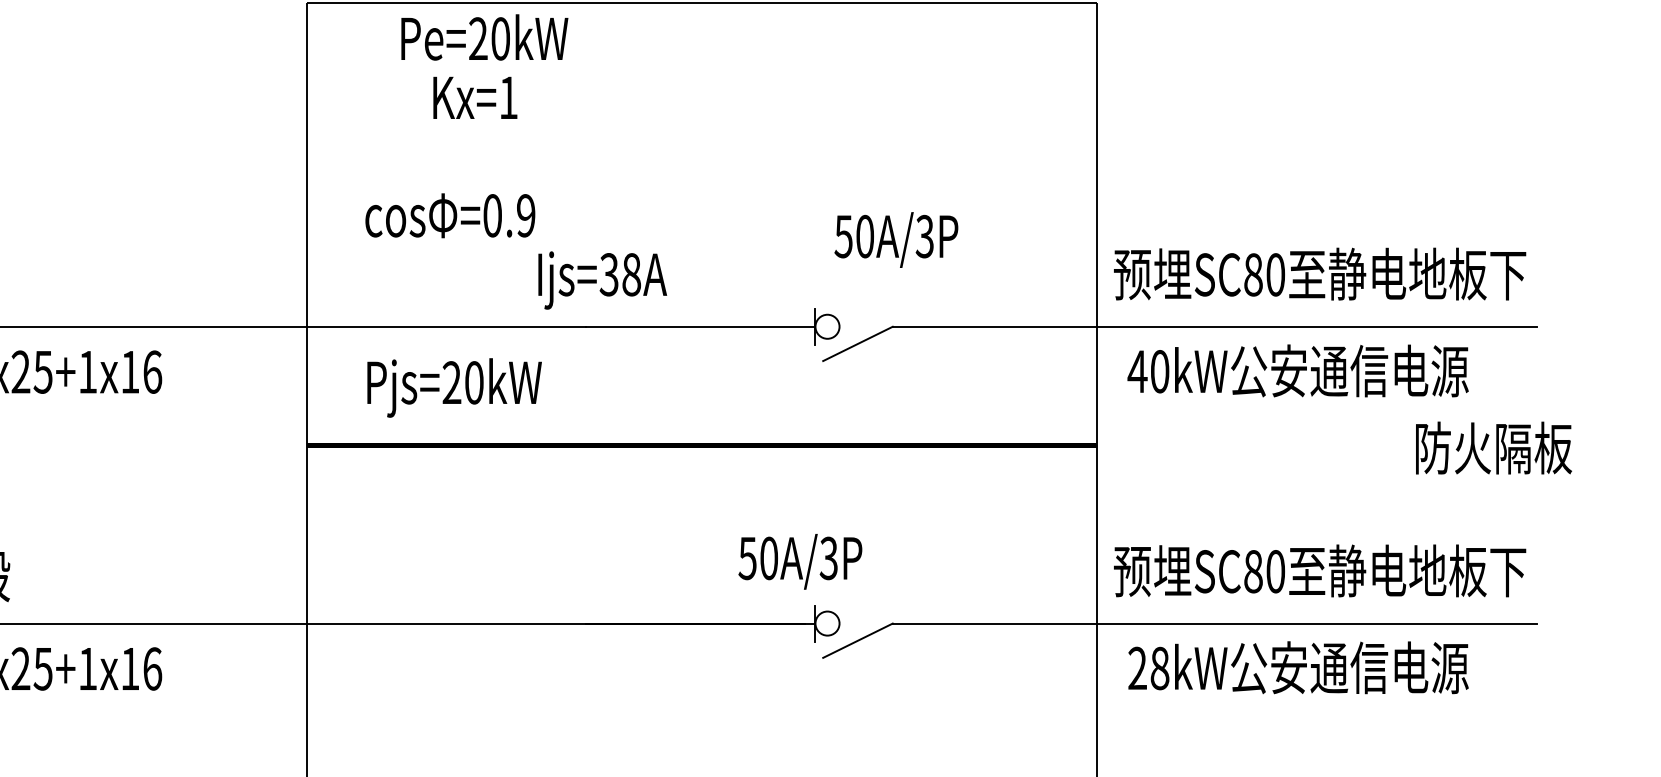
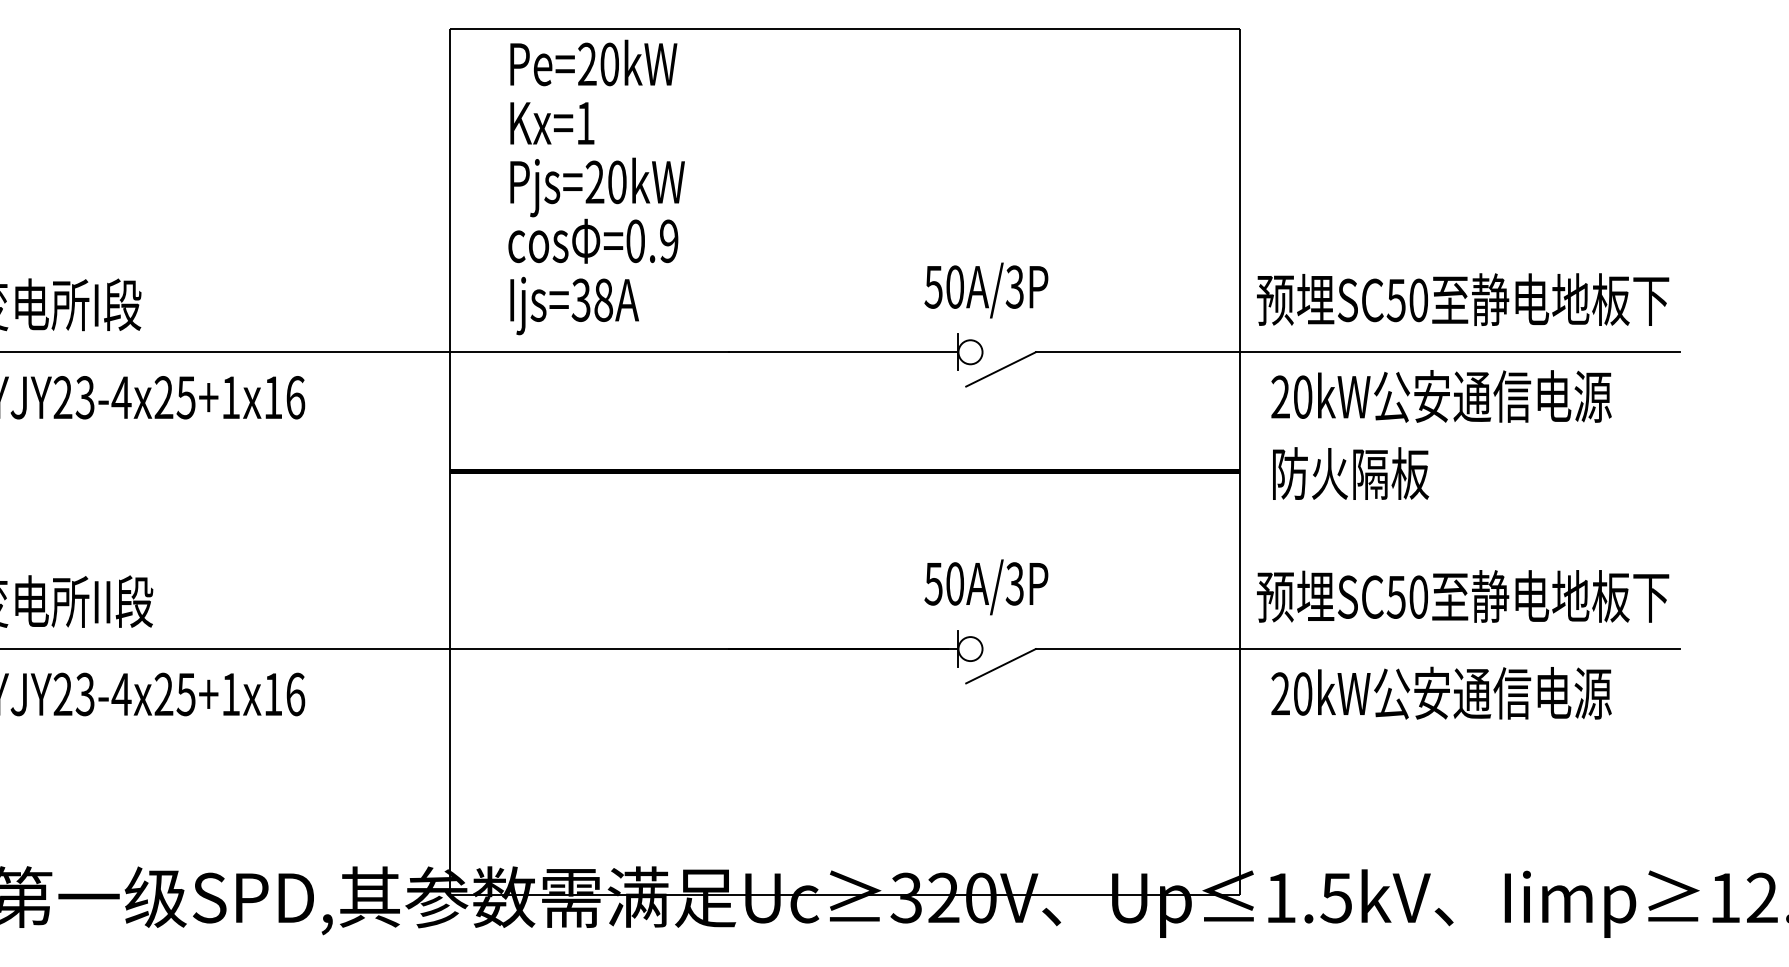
text: (484, 36) -> (593, 62), moved
text: (475, 97) -> (552, 123), moved
text: (896, 239) -> (986, 290), moved
text: (1252, 274) -> (1395, 300), SC80 -> SC50
text: (602, 279) -> (574, 305), moved
text: (1137, 370) -> (1280, 396), 40kW -> 20kW
text: (454, 387) -> (597, 187), moved
text: (1494, 447) -> (1351, 473), moved
text: (800, 561) -> (986, 587), moved
text: (1252, 570) -> (1395, 596), SC80 -> SC50
text: (1159, 667) -> (1302, 693), 28kW -> 20kW

